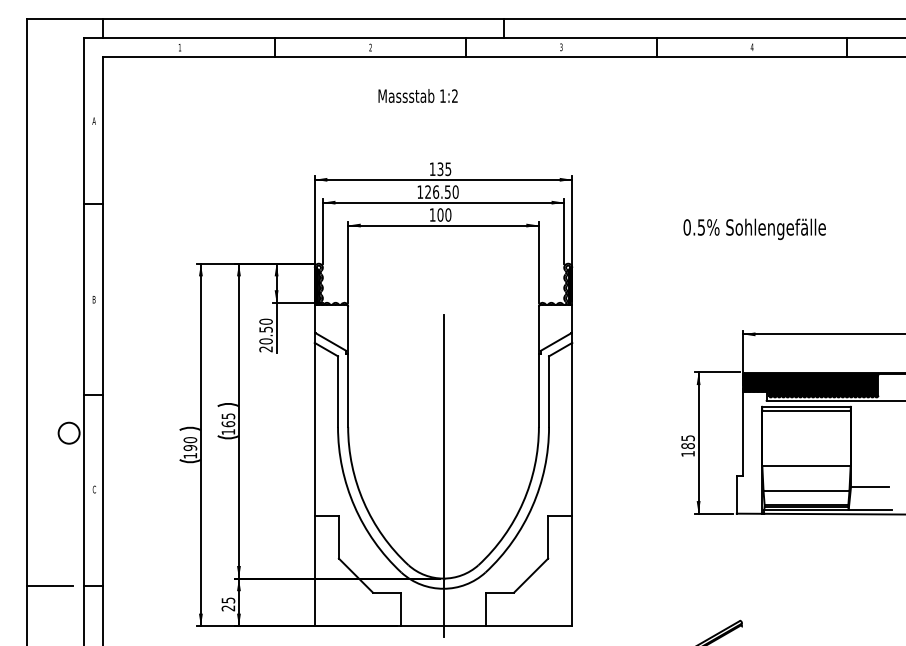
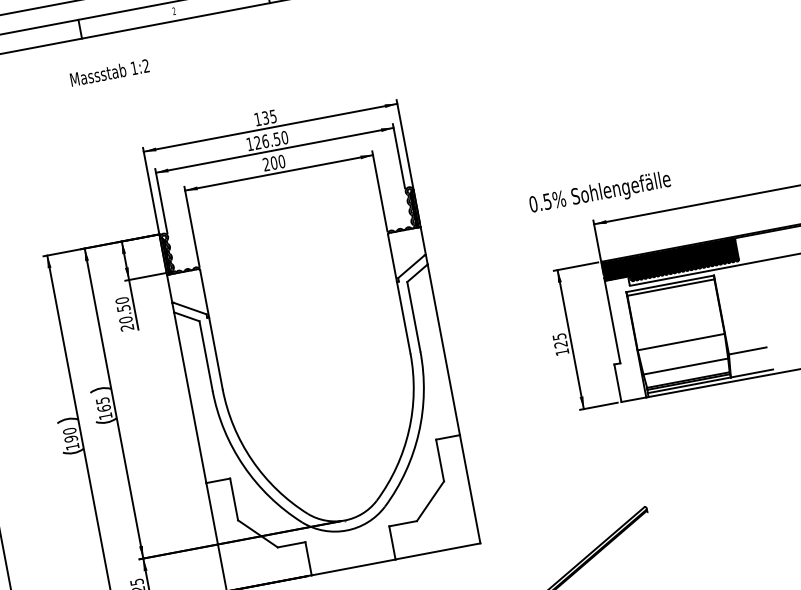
text: (417, 95) -> (109, 72), moved
text: (432, 214) -> (266, 164), 100 -> 200
text: (754, 229) -> (600, 193), moved
text: (687, 446) -> (560, 345), 185 -> 125
line: (443, 475) -> (325, 418), removed

